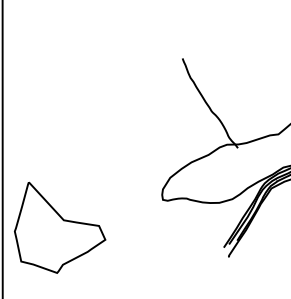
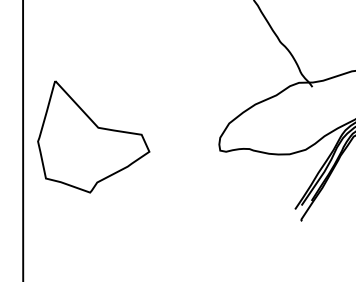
part: (60, 227) -> (94, 136), moved

